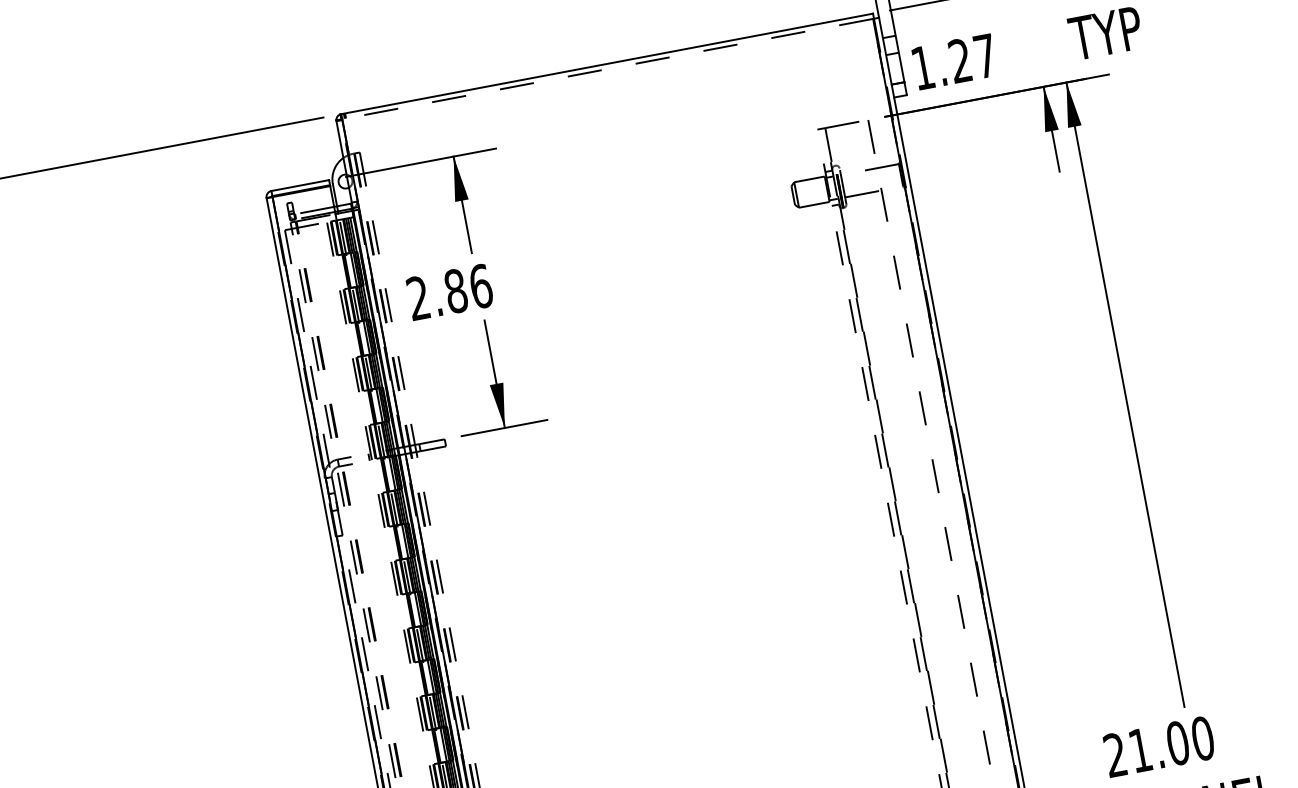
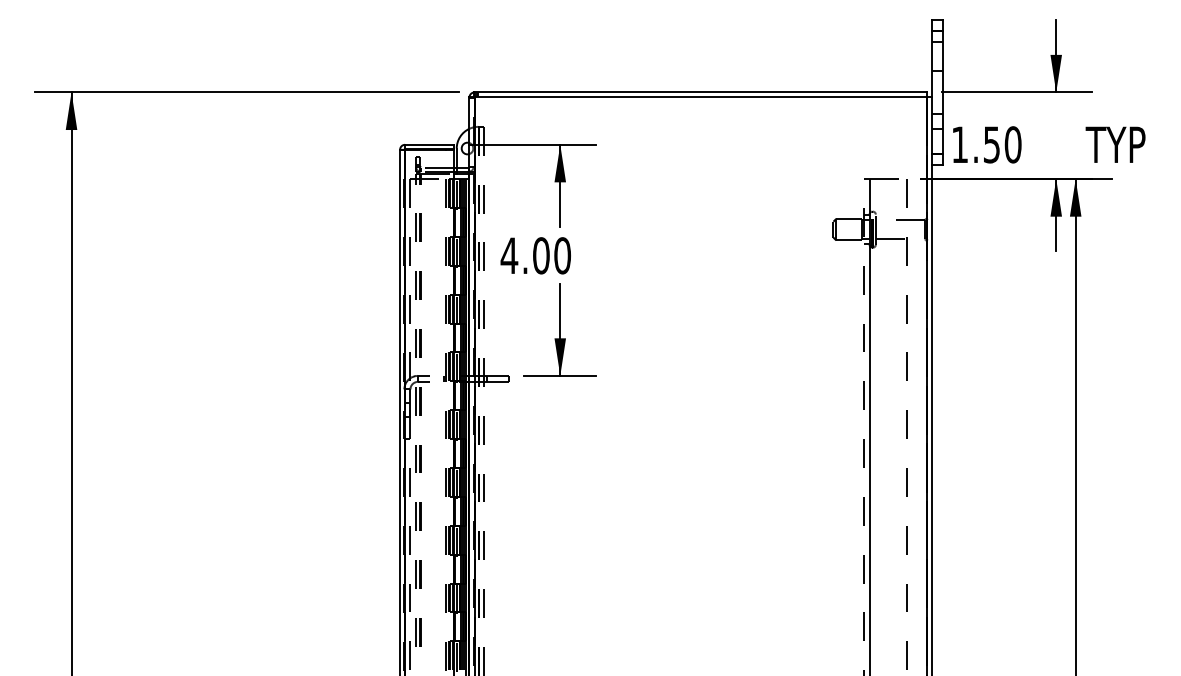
text: (972, 58) -> (1002, 144), 1.27 -> 1.50
line: (607, 68) -> (700, 96), dashed -> solid
text: (449, 292) -> (535, 255), 2.86 -> 4.00

